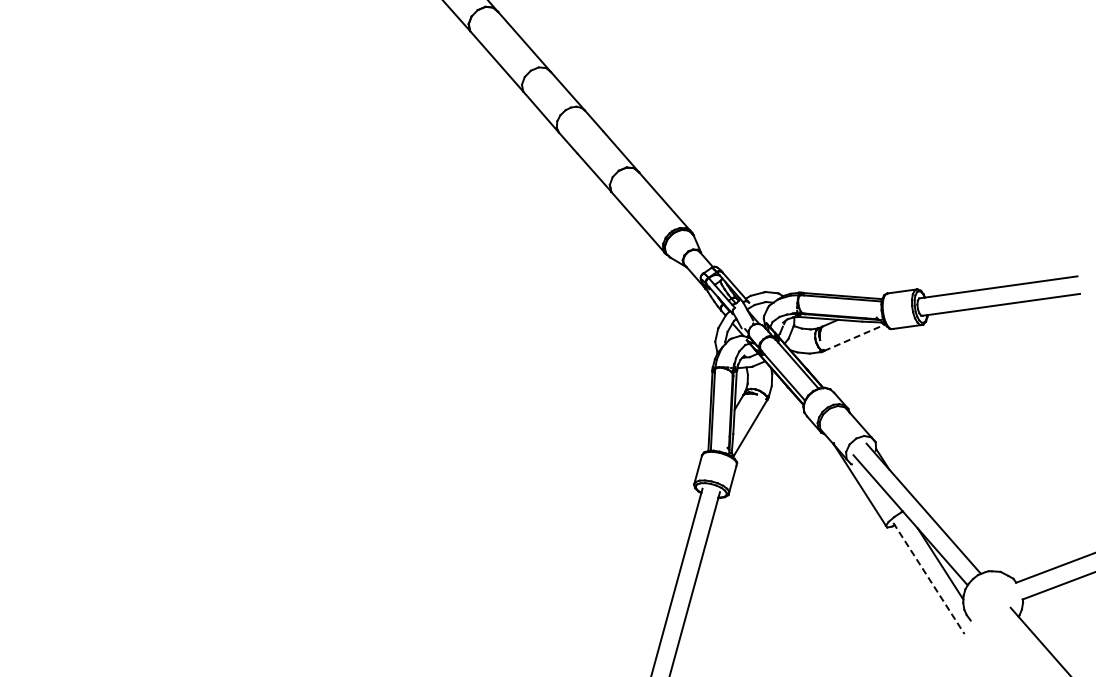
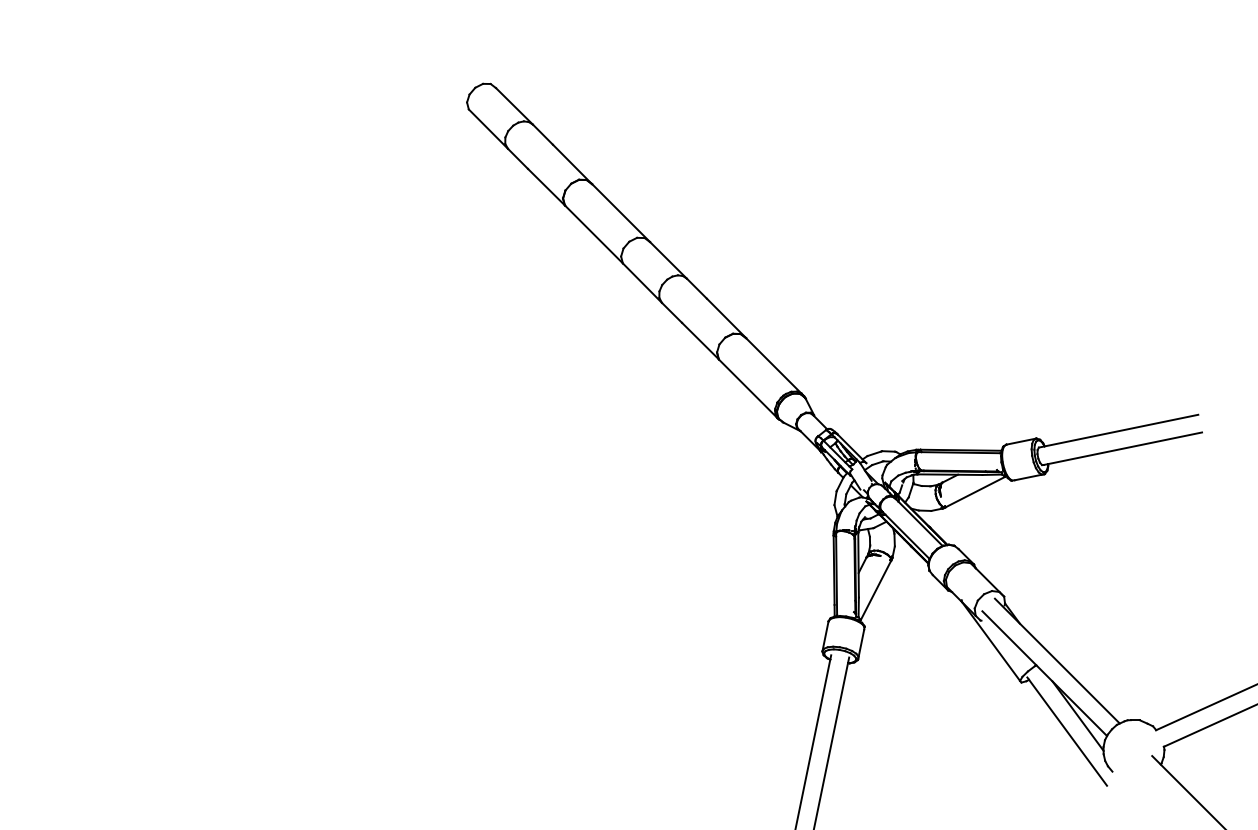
line: (854, 337) -> (975, 491), dashed -> solid
line: (929, 579) -> (1067, 732), dashed -> solid

